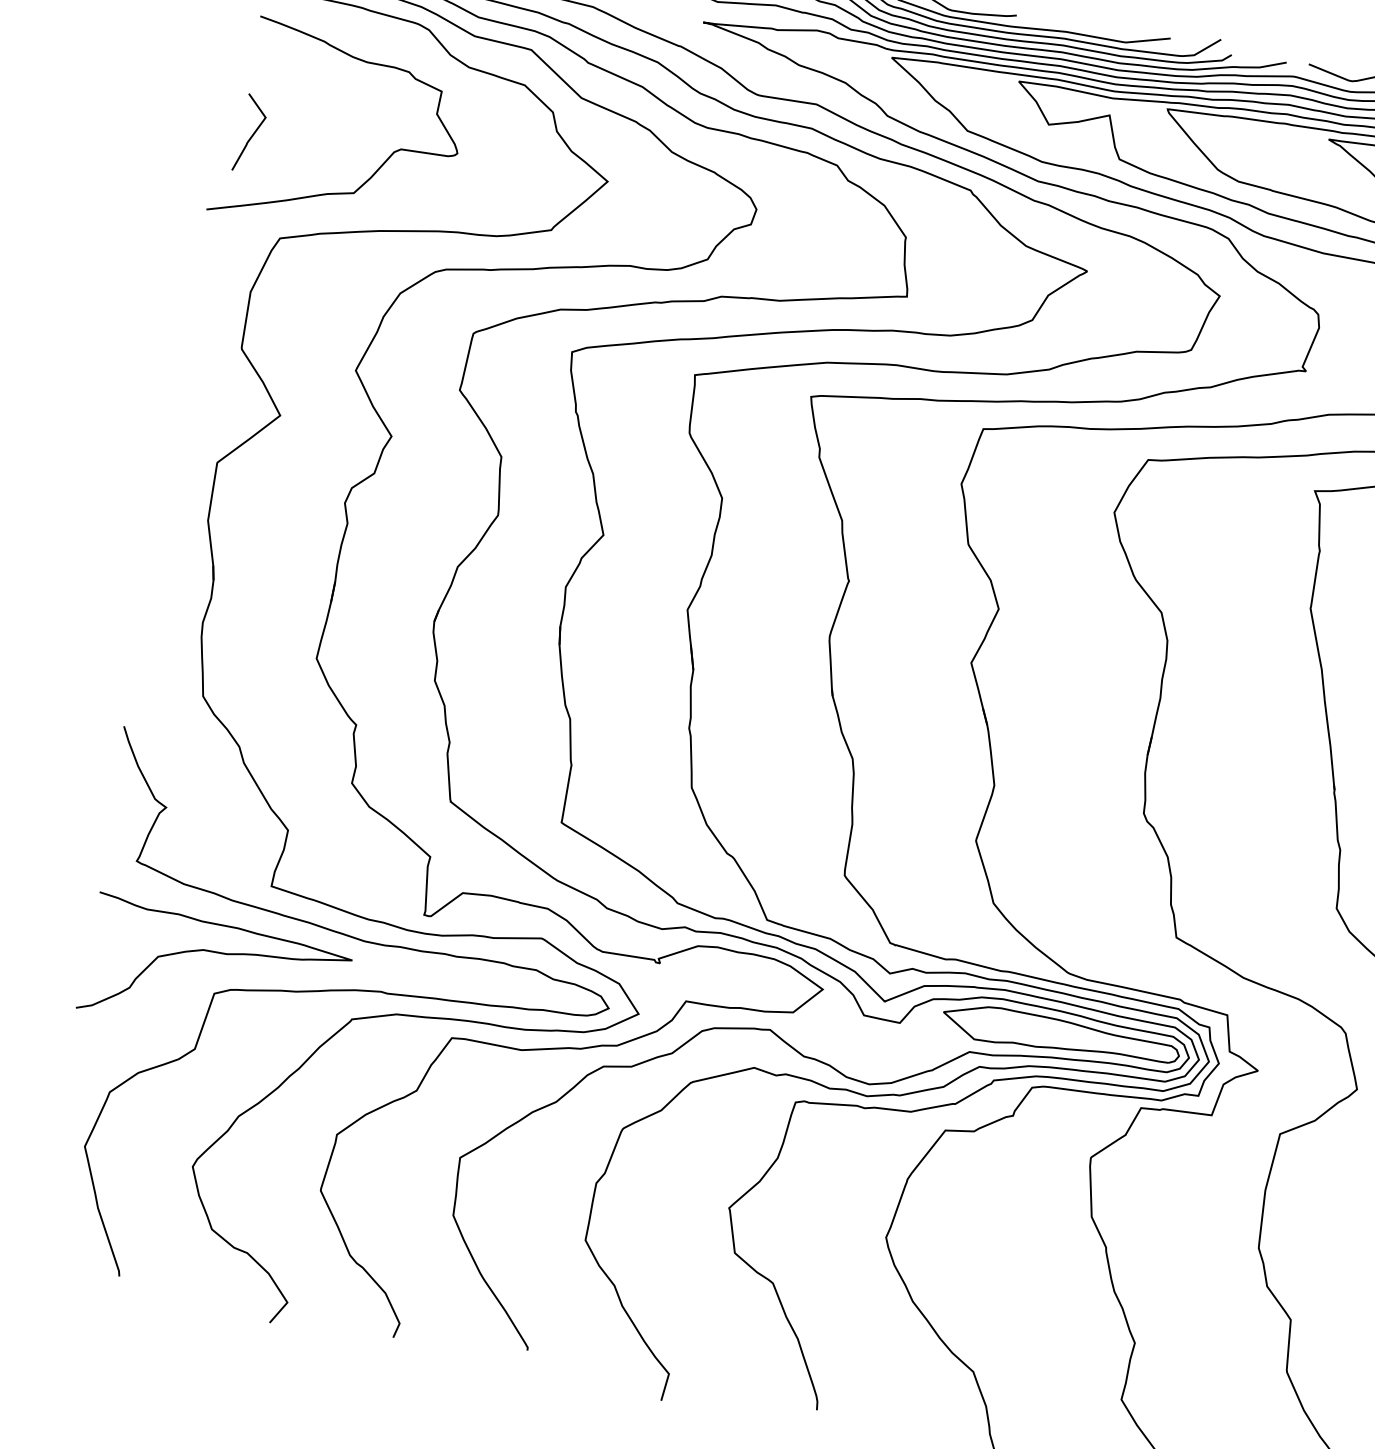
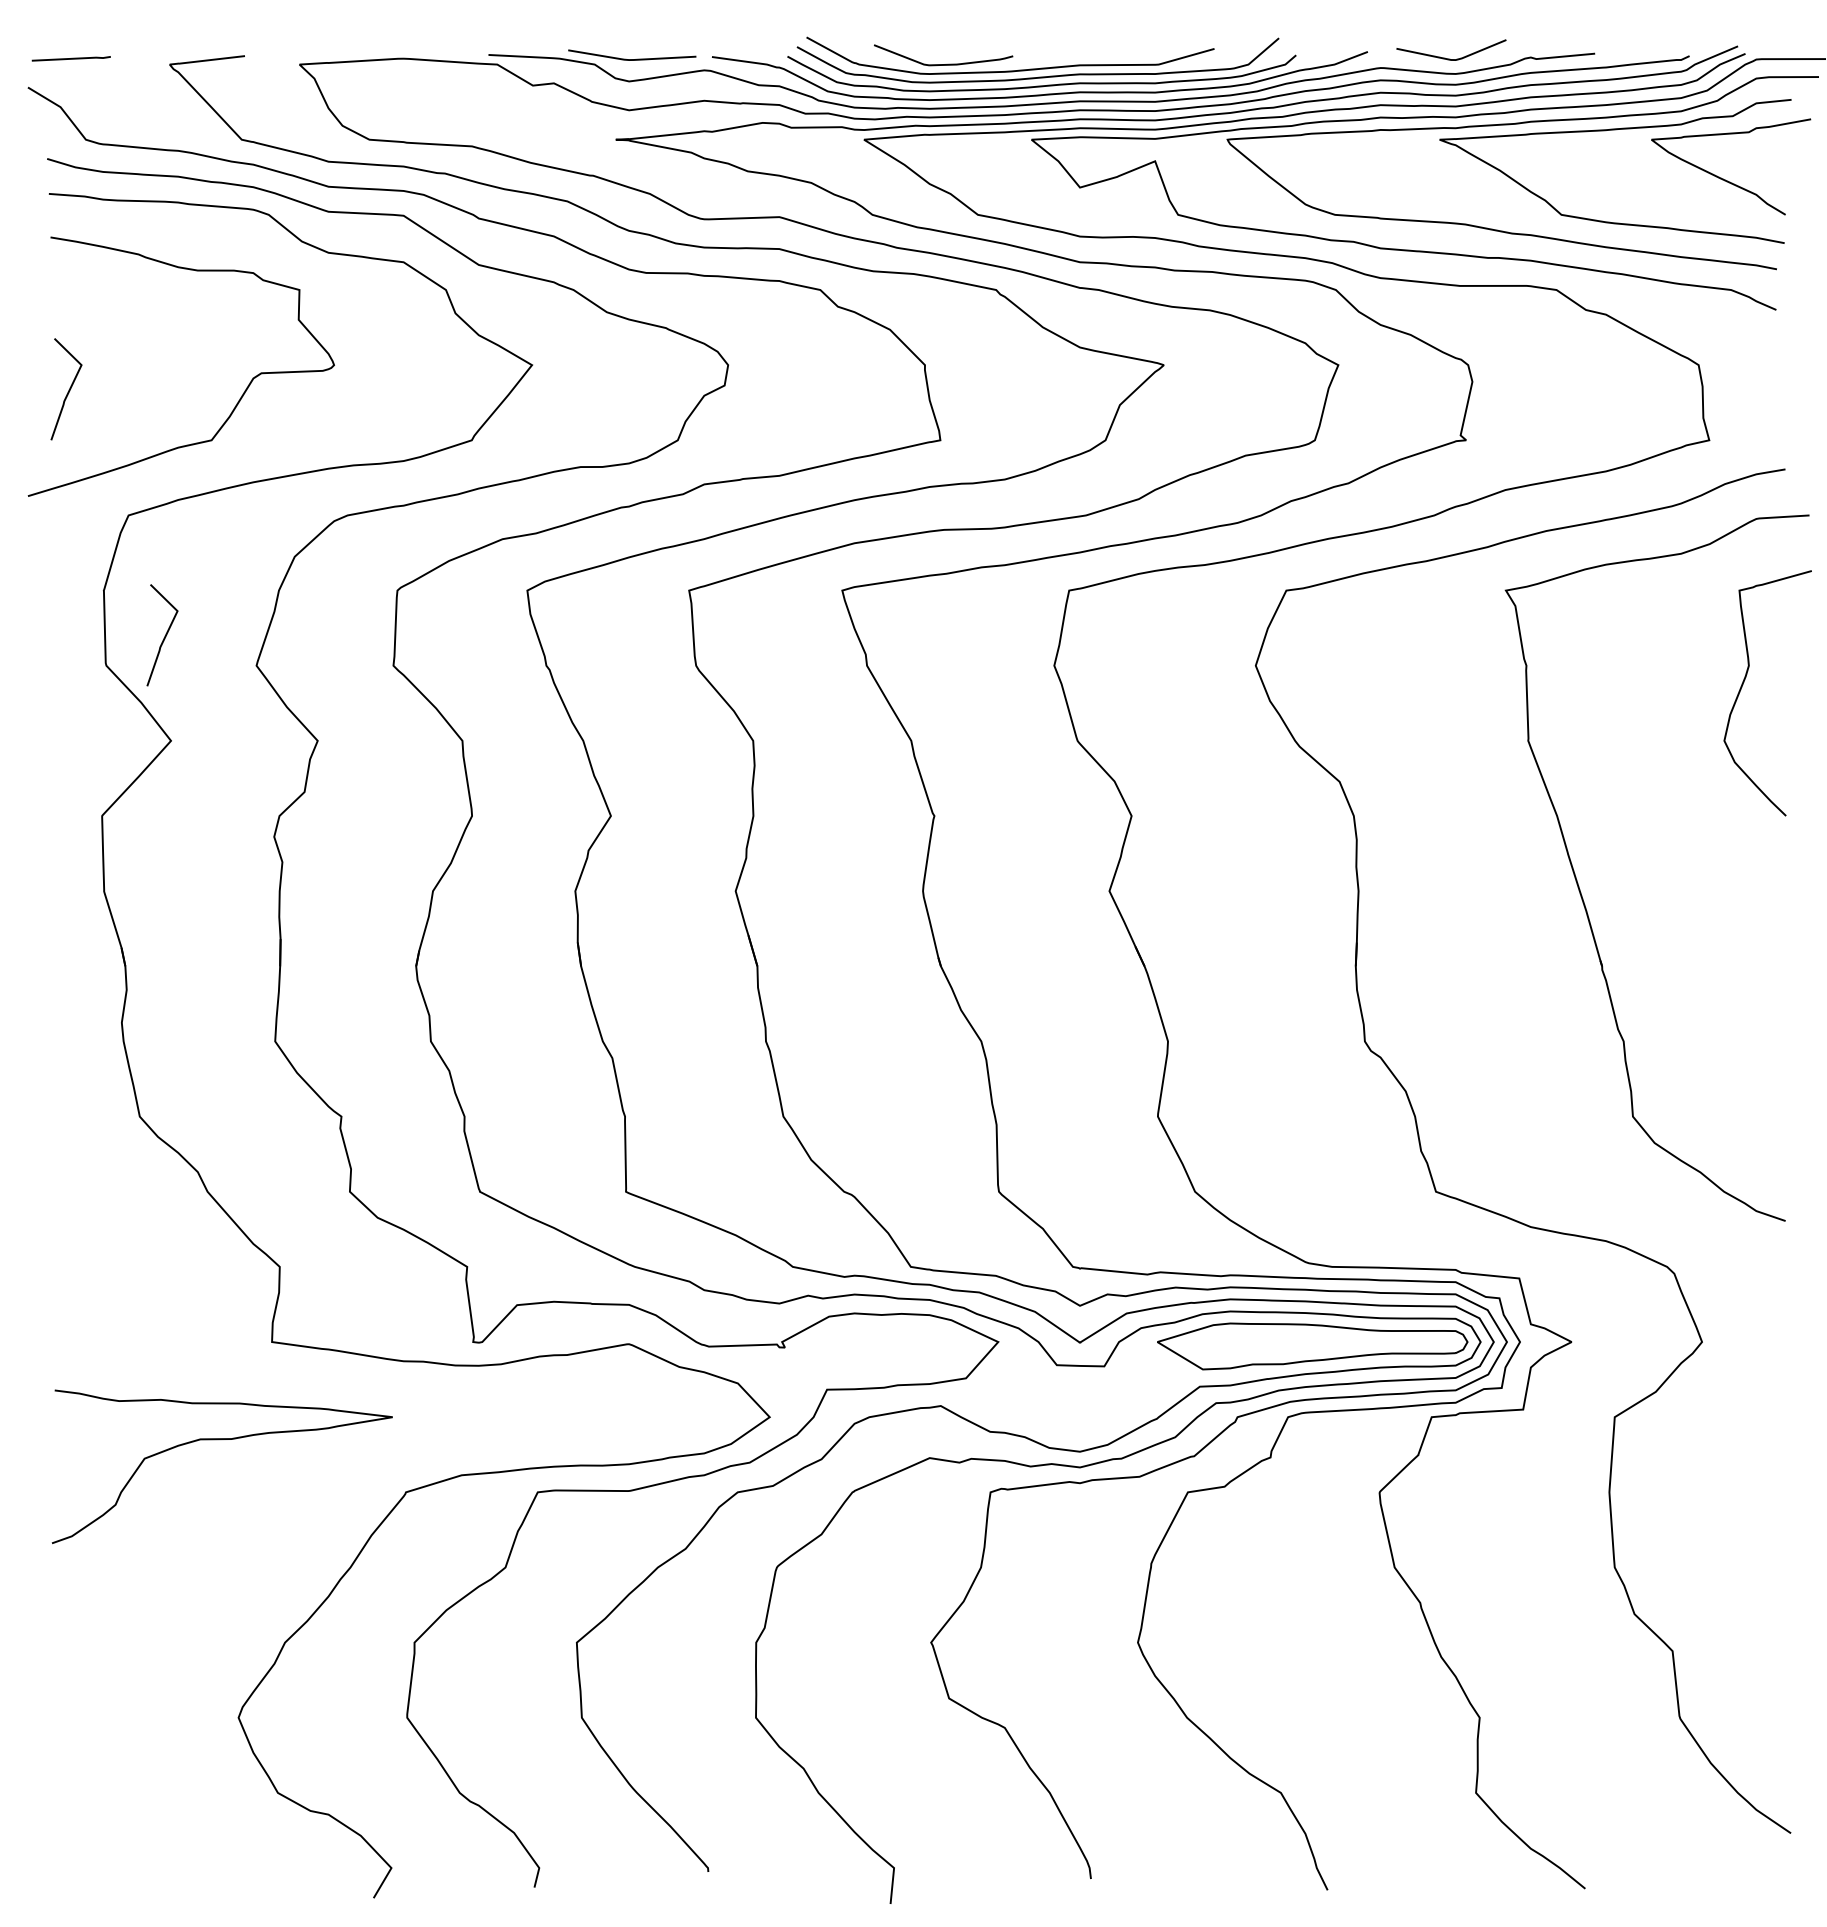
line: (290, 335) -> (164, 636), added
curve: (335, 991) -> (378, 1460), removed

